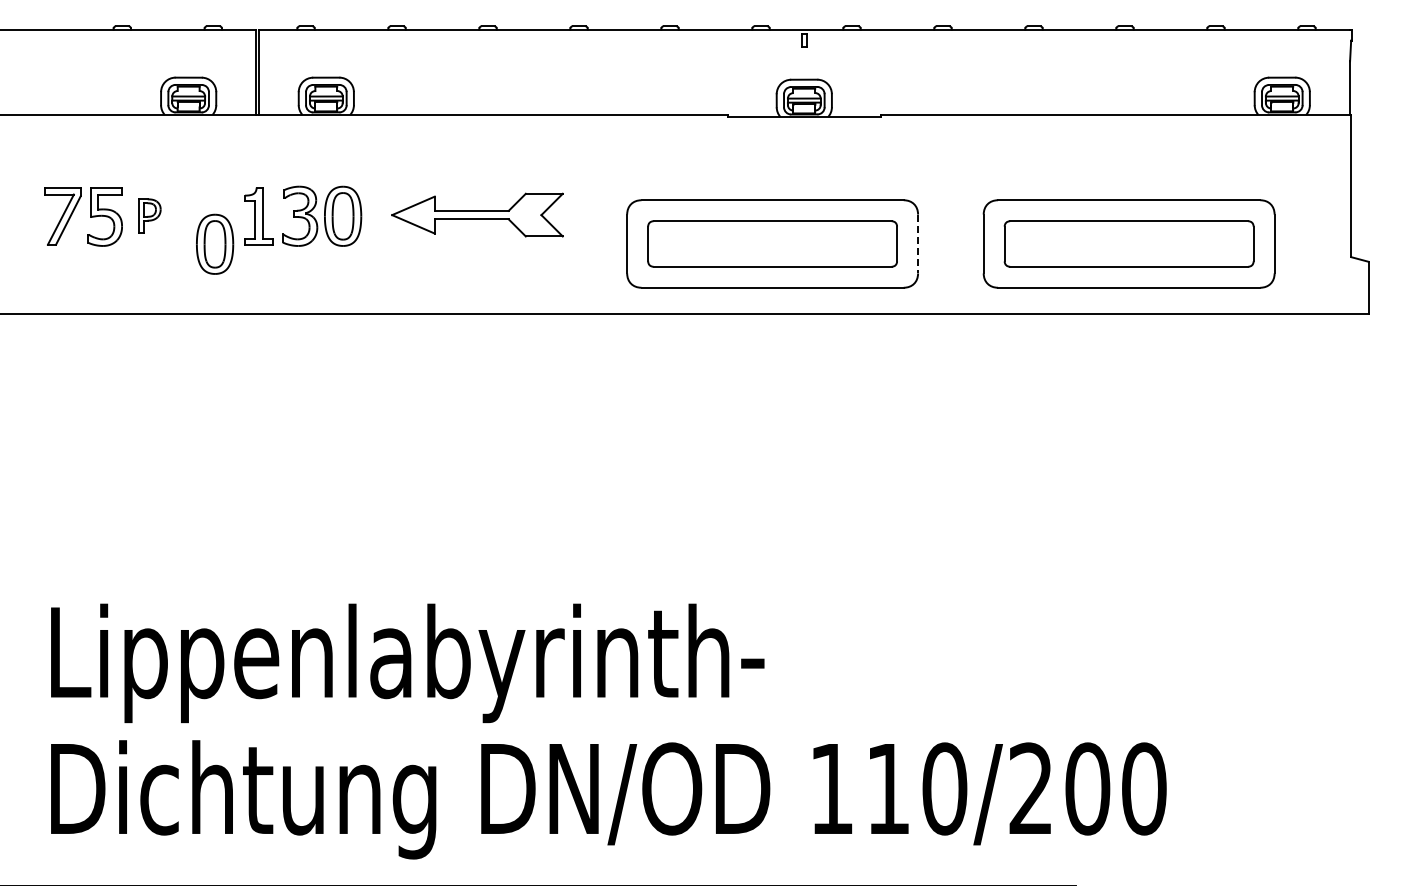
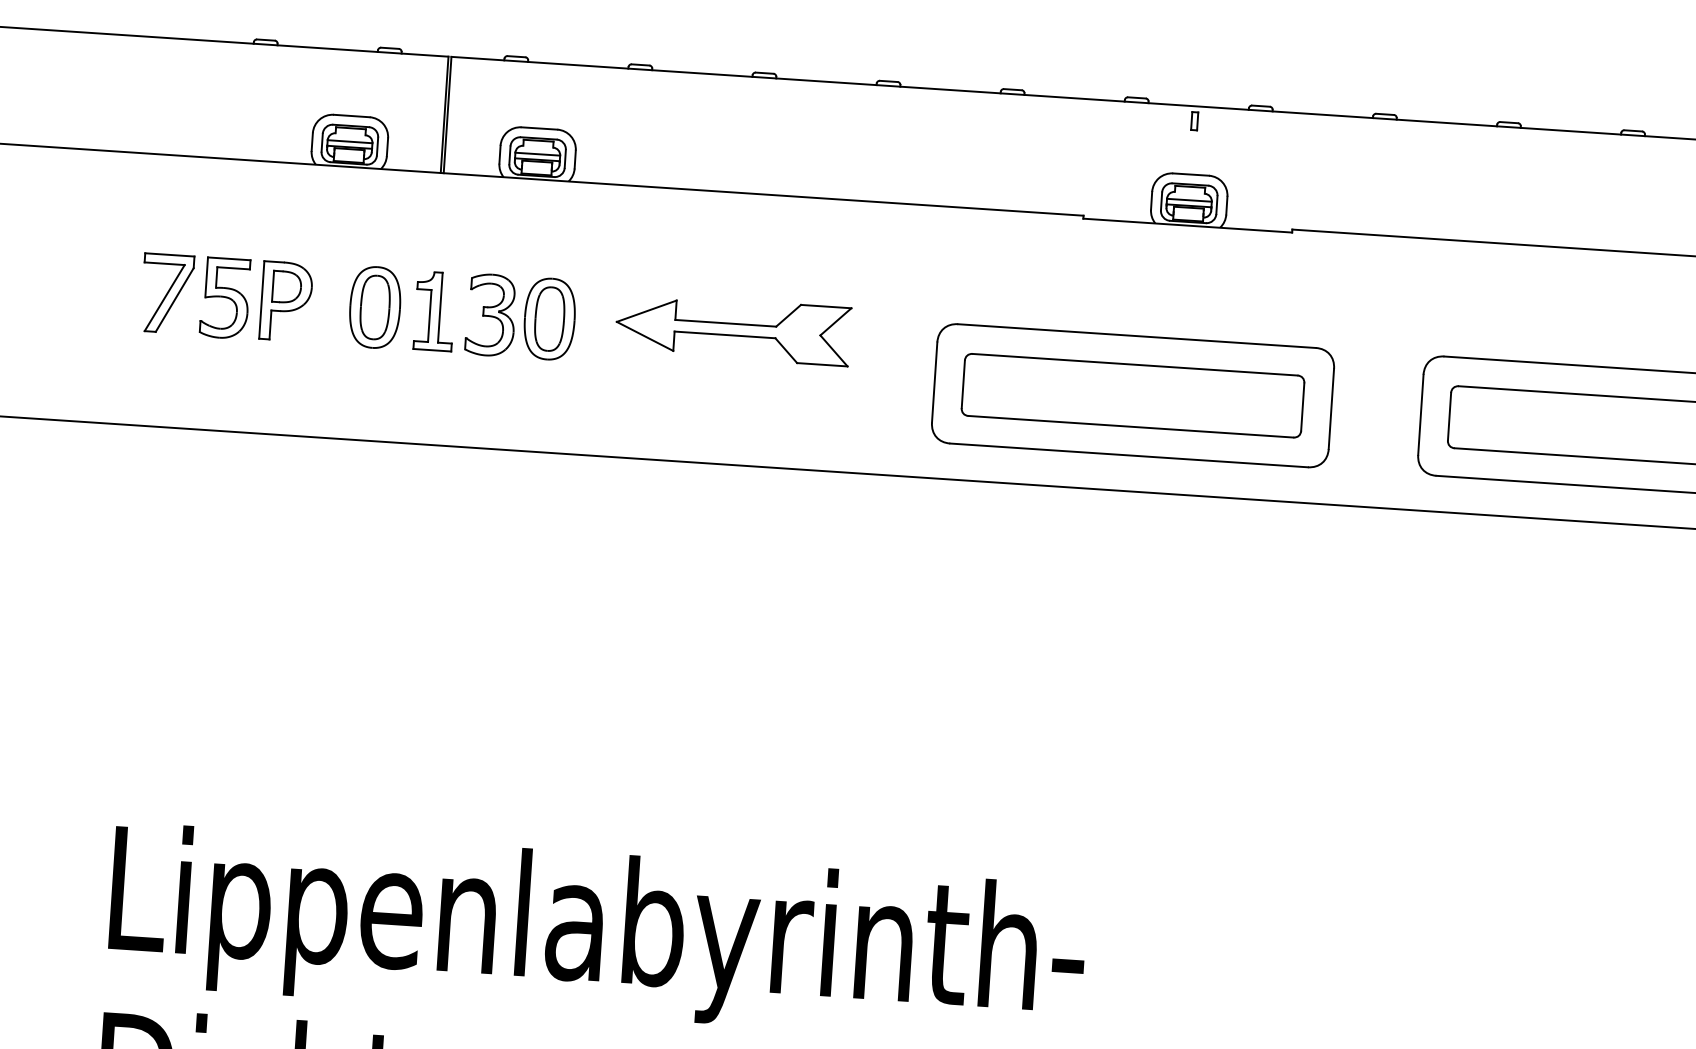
part: (149, 216) -> (285, 301), size x1.67
part: (215, 243) -> (375, 306), moved
line: (918, 244) -> (1331, 409), dashed -> solid

